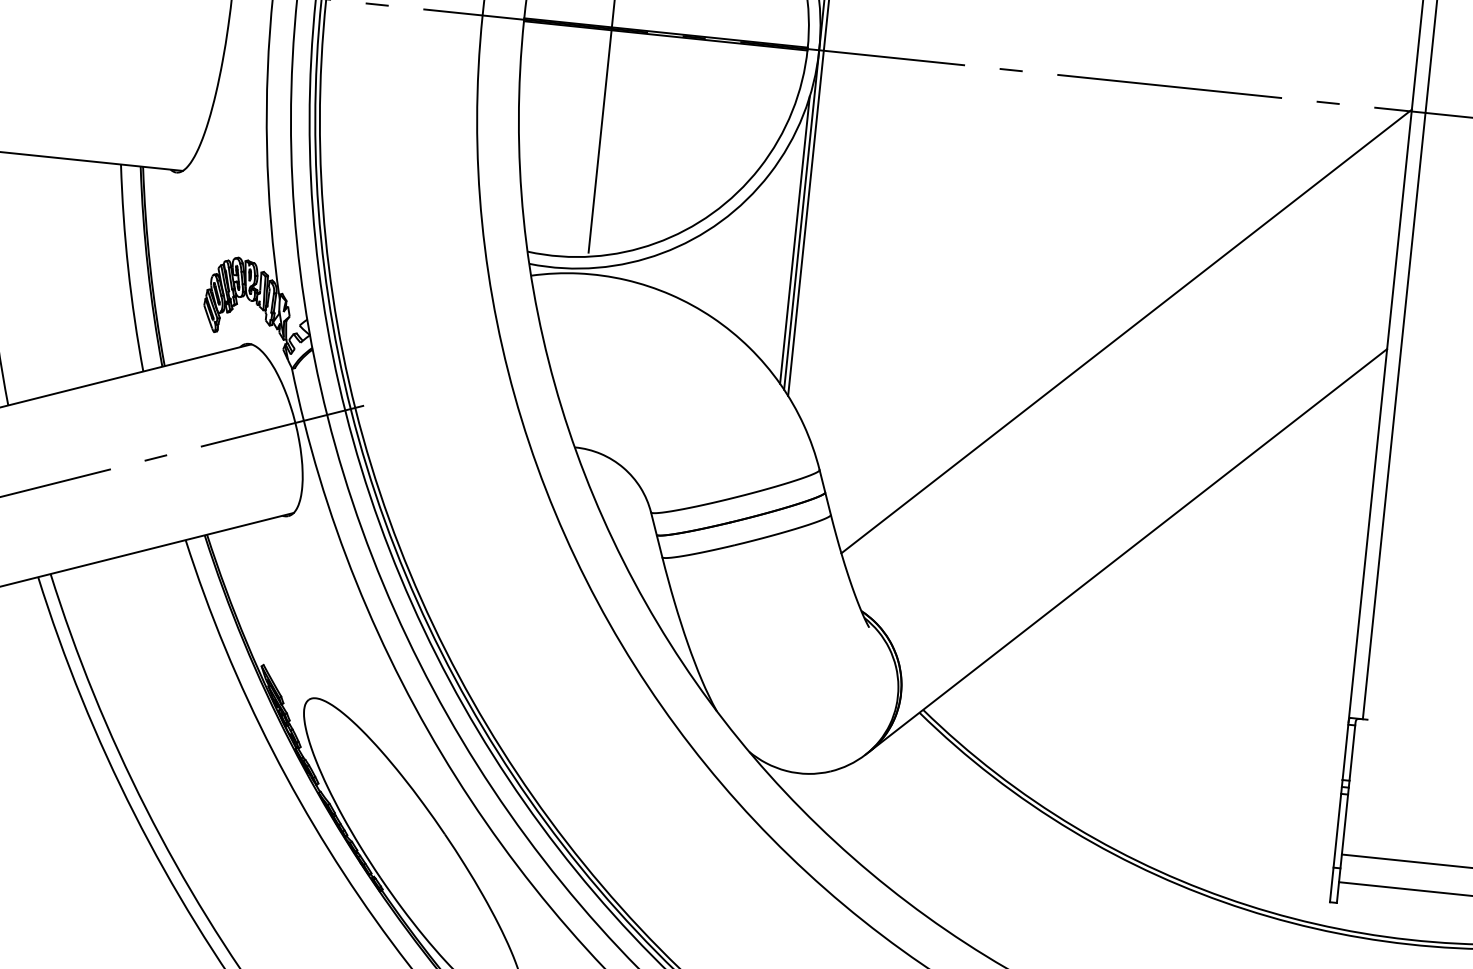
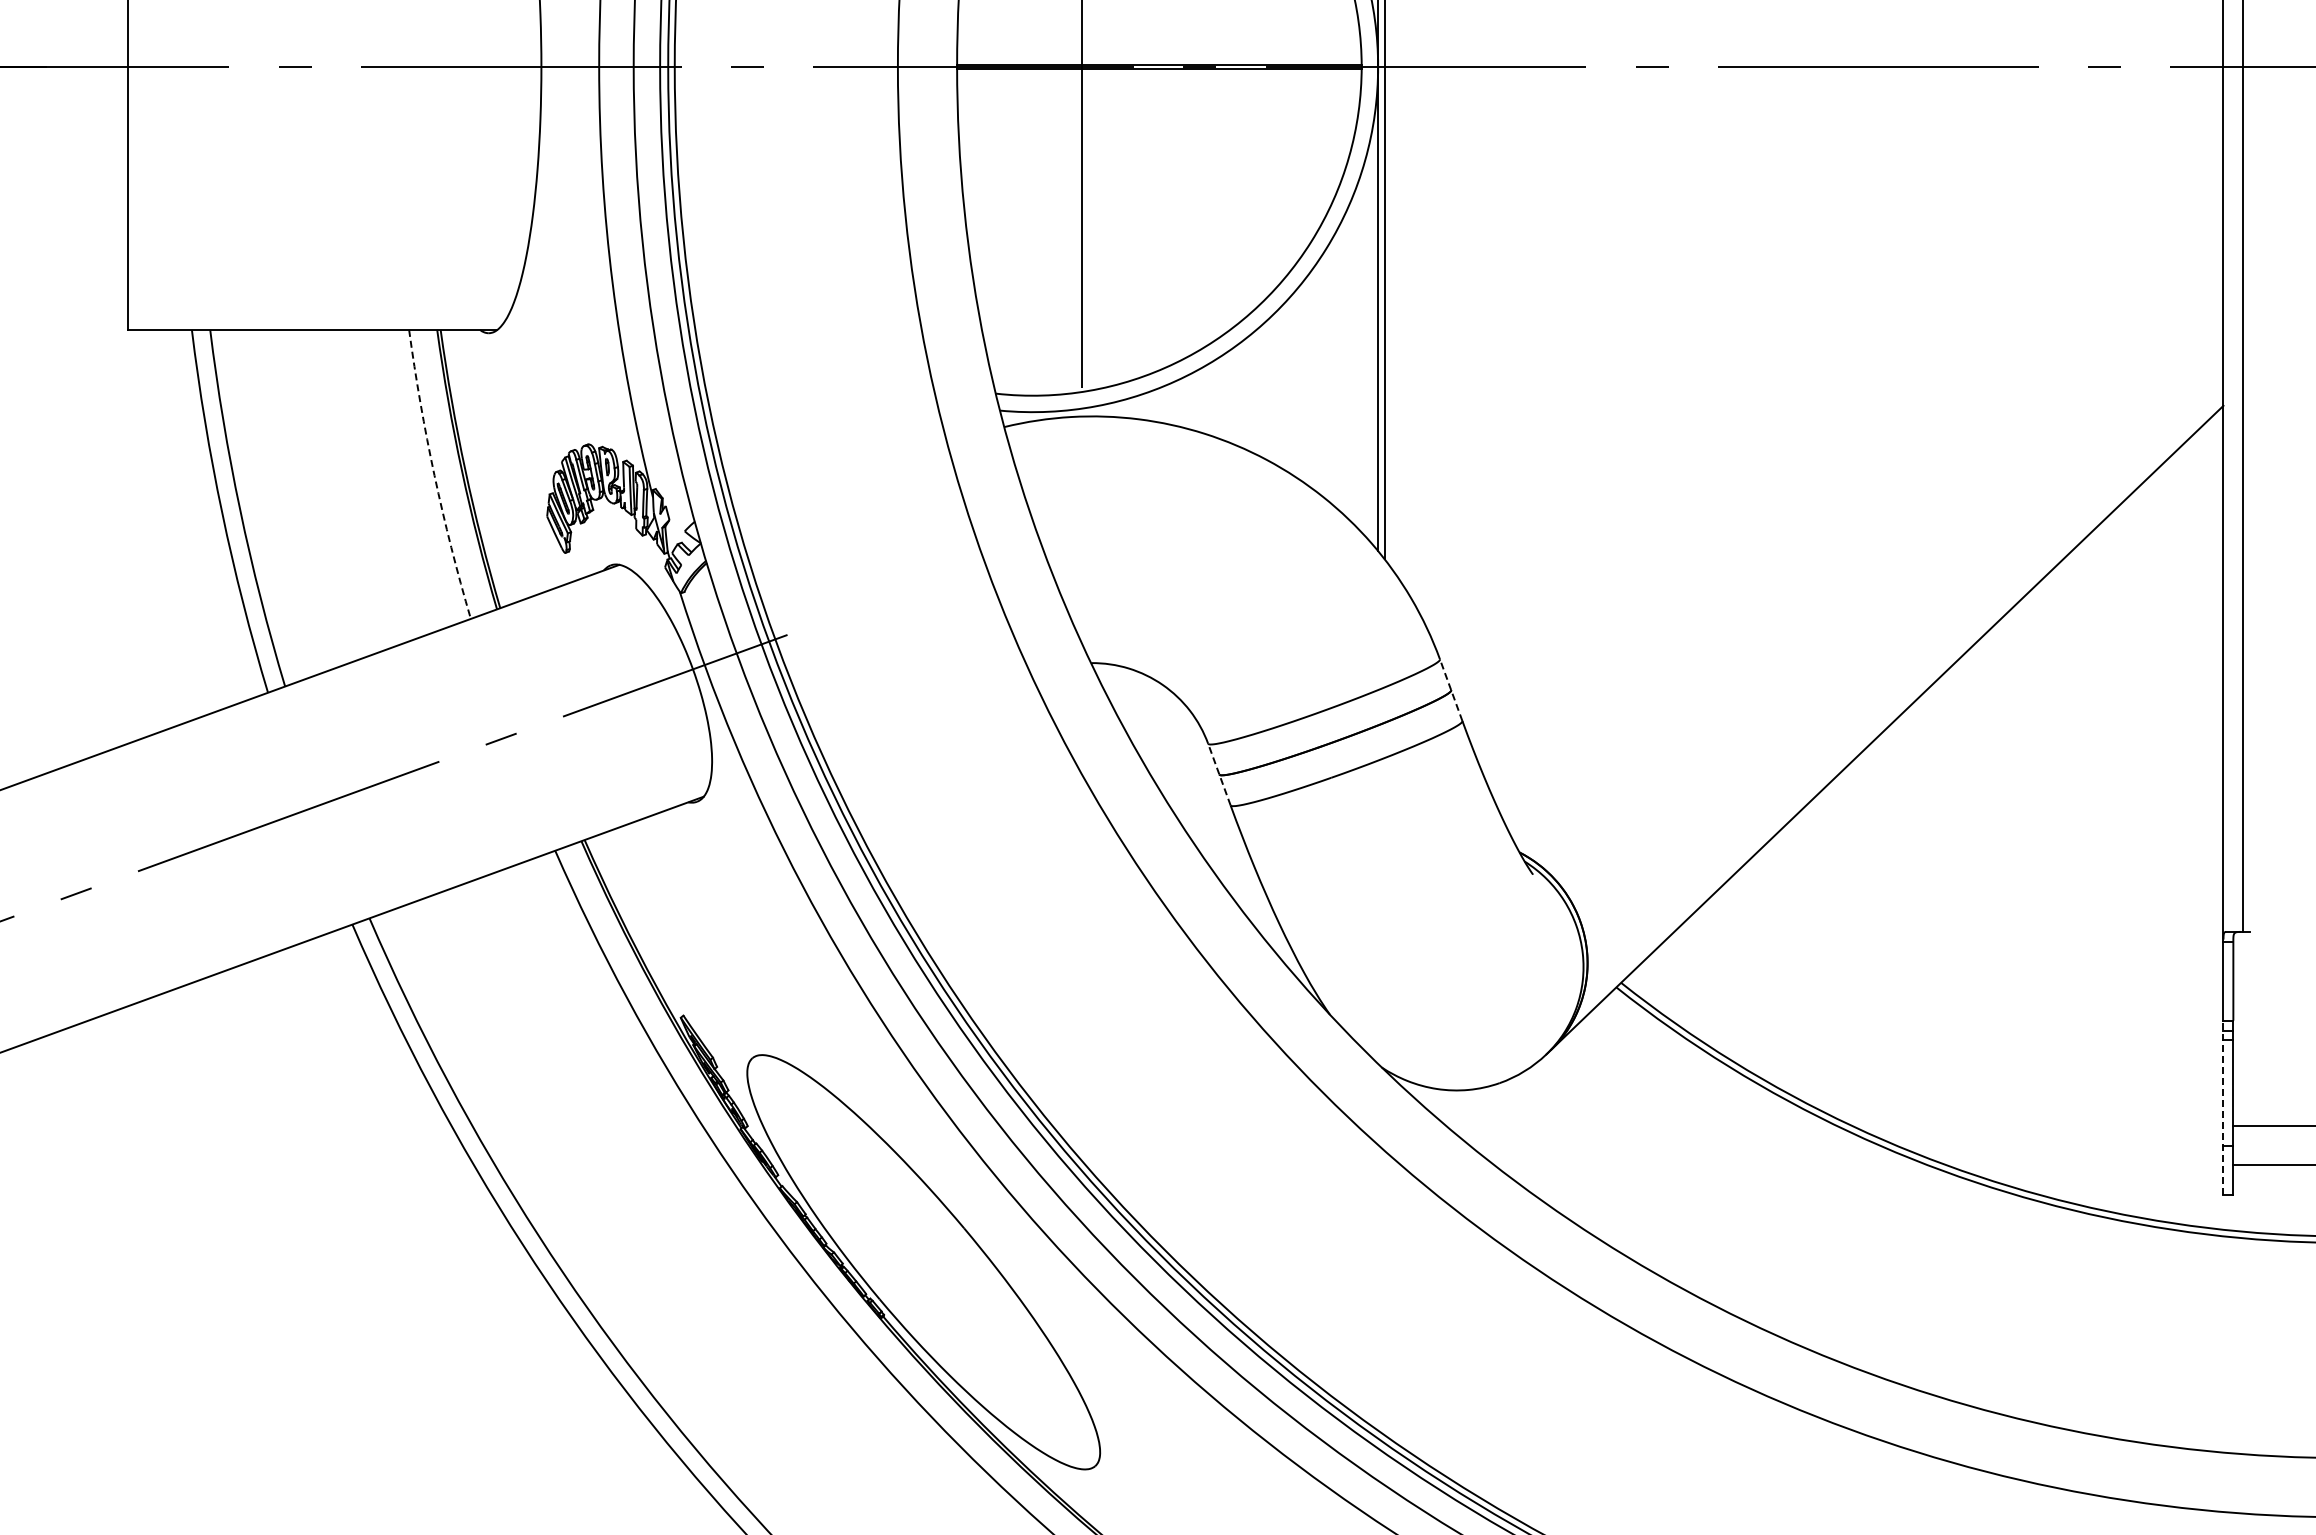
line: (794, 240) -> (1371, 338), removed
arc: (128, 268) -> (434, 475), solid -> dashed
line: (1126, 331) -> (1852, 418), removed
line: (825, 492) -> (1451, 690), solid -> dashed
line: (656, 534) -> (1219, 774), solid -> dashed
line: (1336, 840) -> (2223, 1107), solid -> dashed

